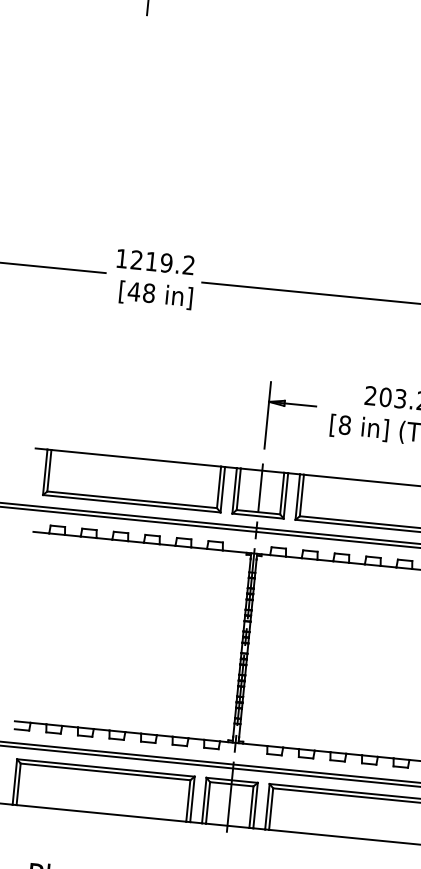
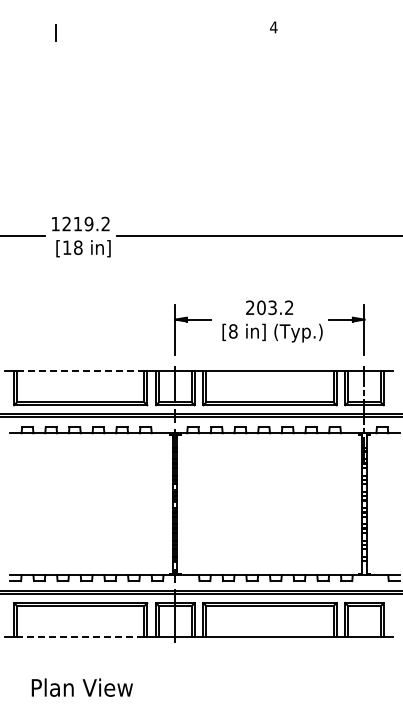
text: (133, 291) -> (66, 247), [48 -> [18
line: (135, 458) -> (80, 371), solid -> dashed
line: (101, 813) -> (80, 637), solid -> dashed

